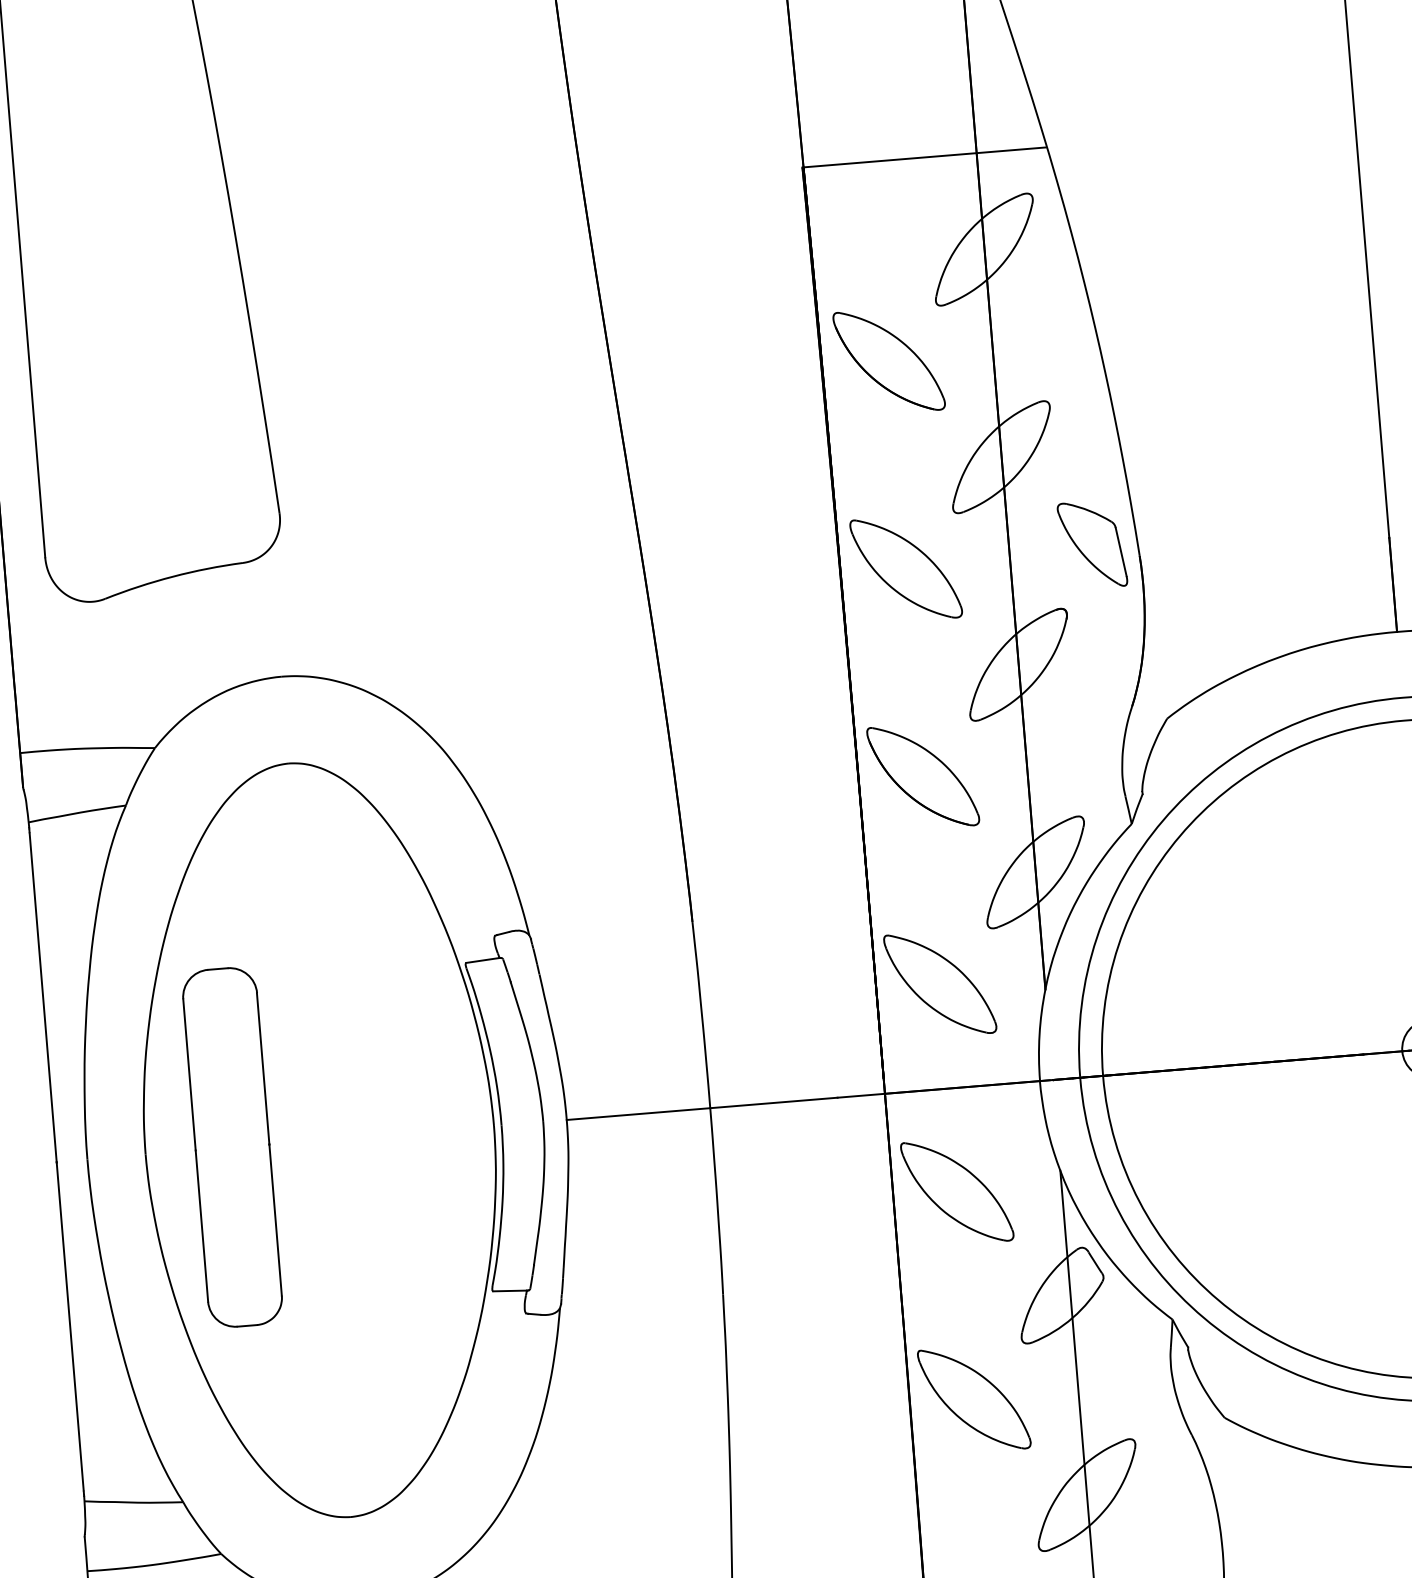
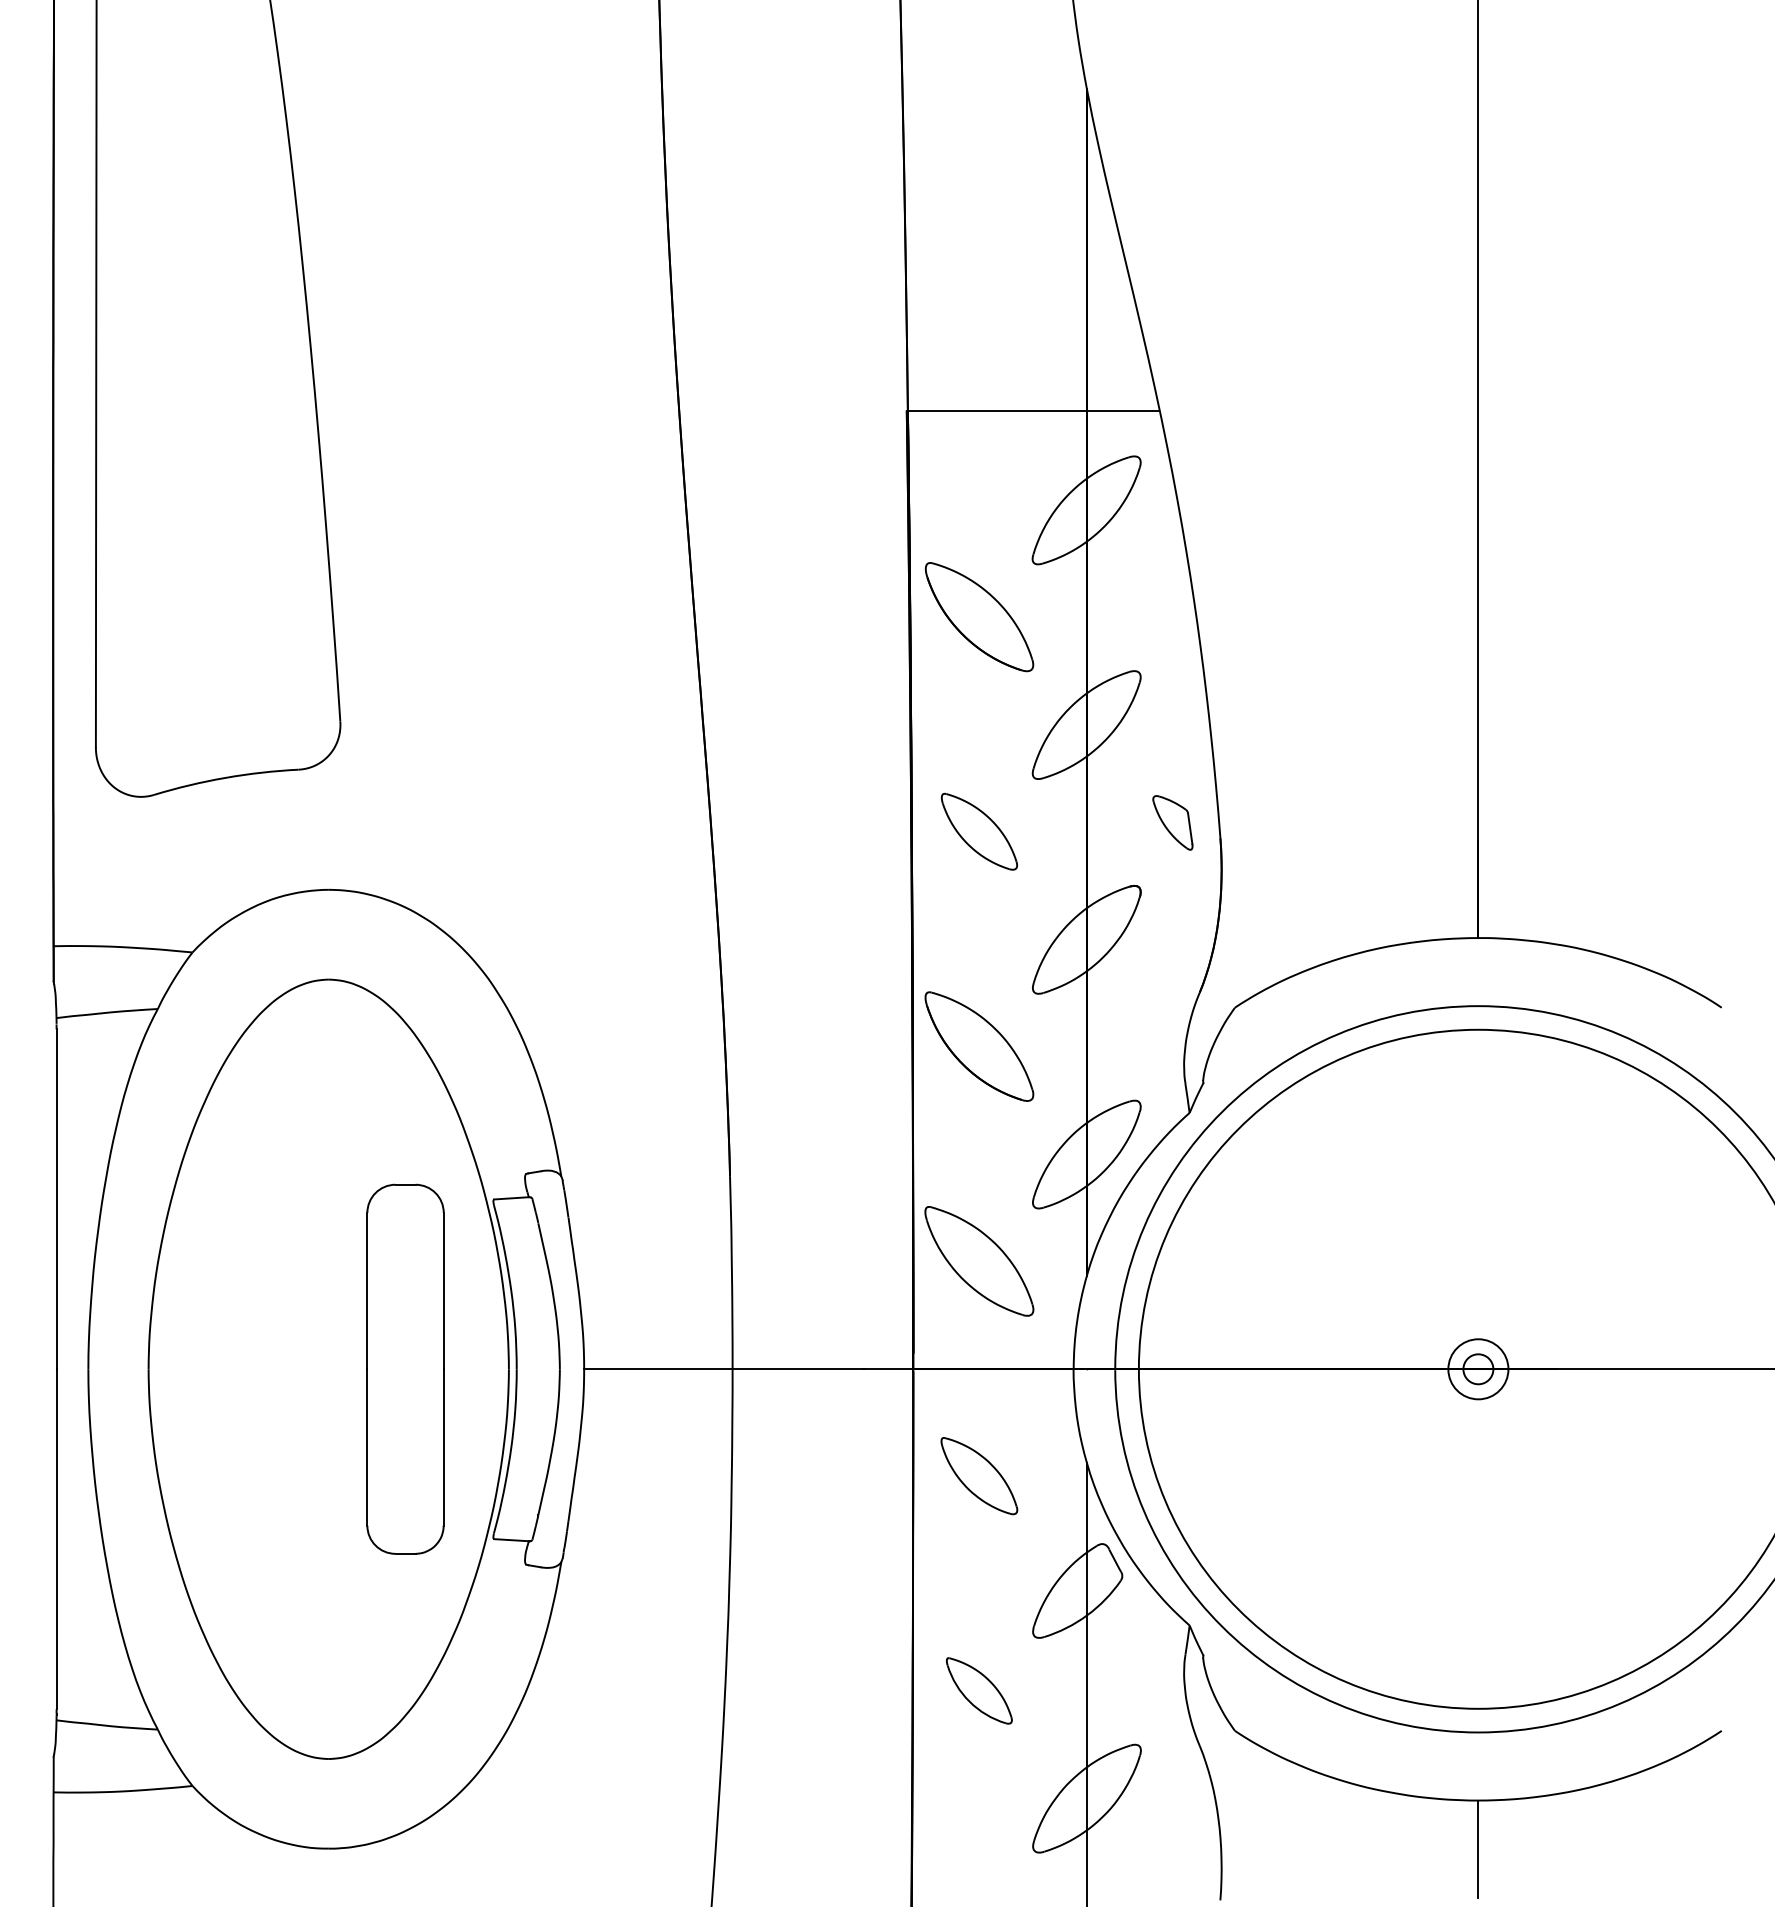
part: (1092, 544) -> (1172, 822), size x0.6
part: (906, 568) -> (979, 831), size x0.7
part: (232, 1146) -> (405, 1368), moved
part: (957, 1191) -> (979, 1475), size x0.7
part: (974, 1399) -> (979, 1690), size x0.6

